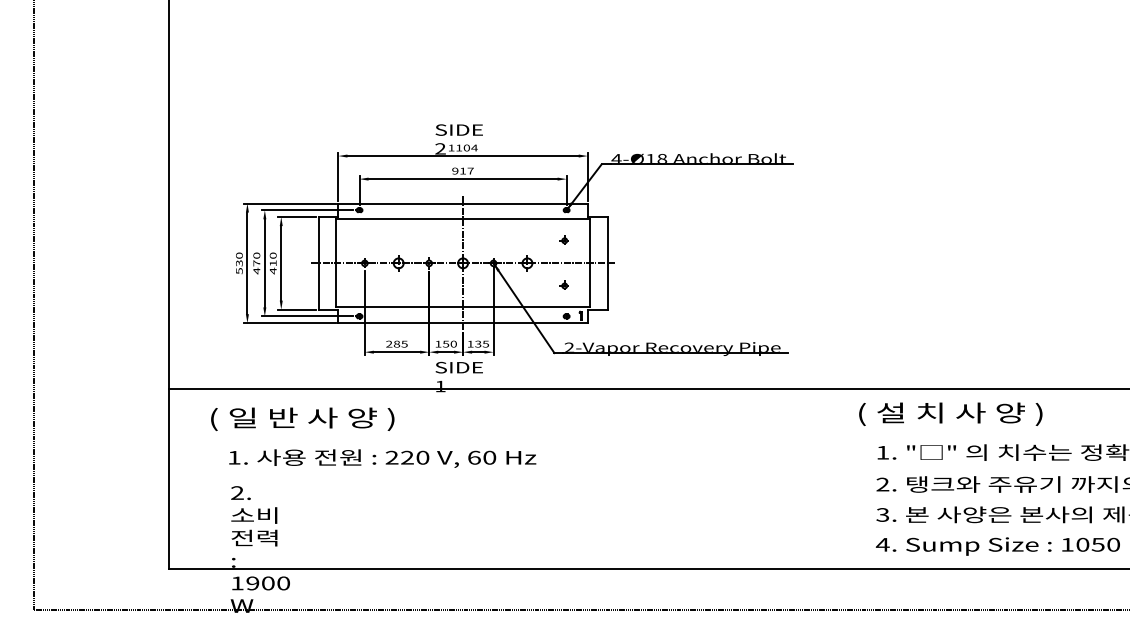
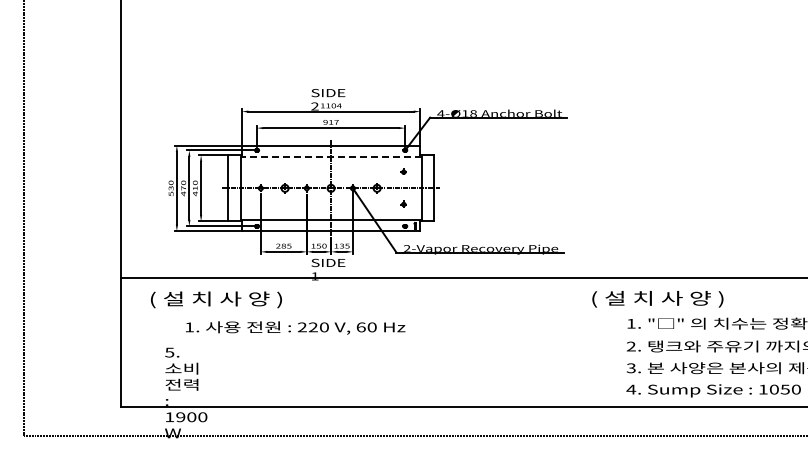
line: (463, 218) -> (331, 156), solid -> dashed
text: (950, 414) -> (657, 299), moved
text: (263, 417) -> (188, 298), ( 일 반 사 양 ) -> ( 설 치 사 양 )
text: (382, 457) -> (295, 327), moved
text: (237, 492) -> (169, 352), 2. -> 5.

